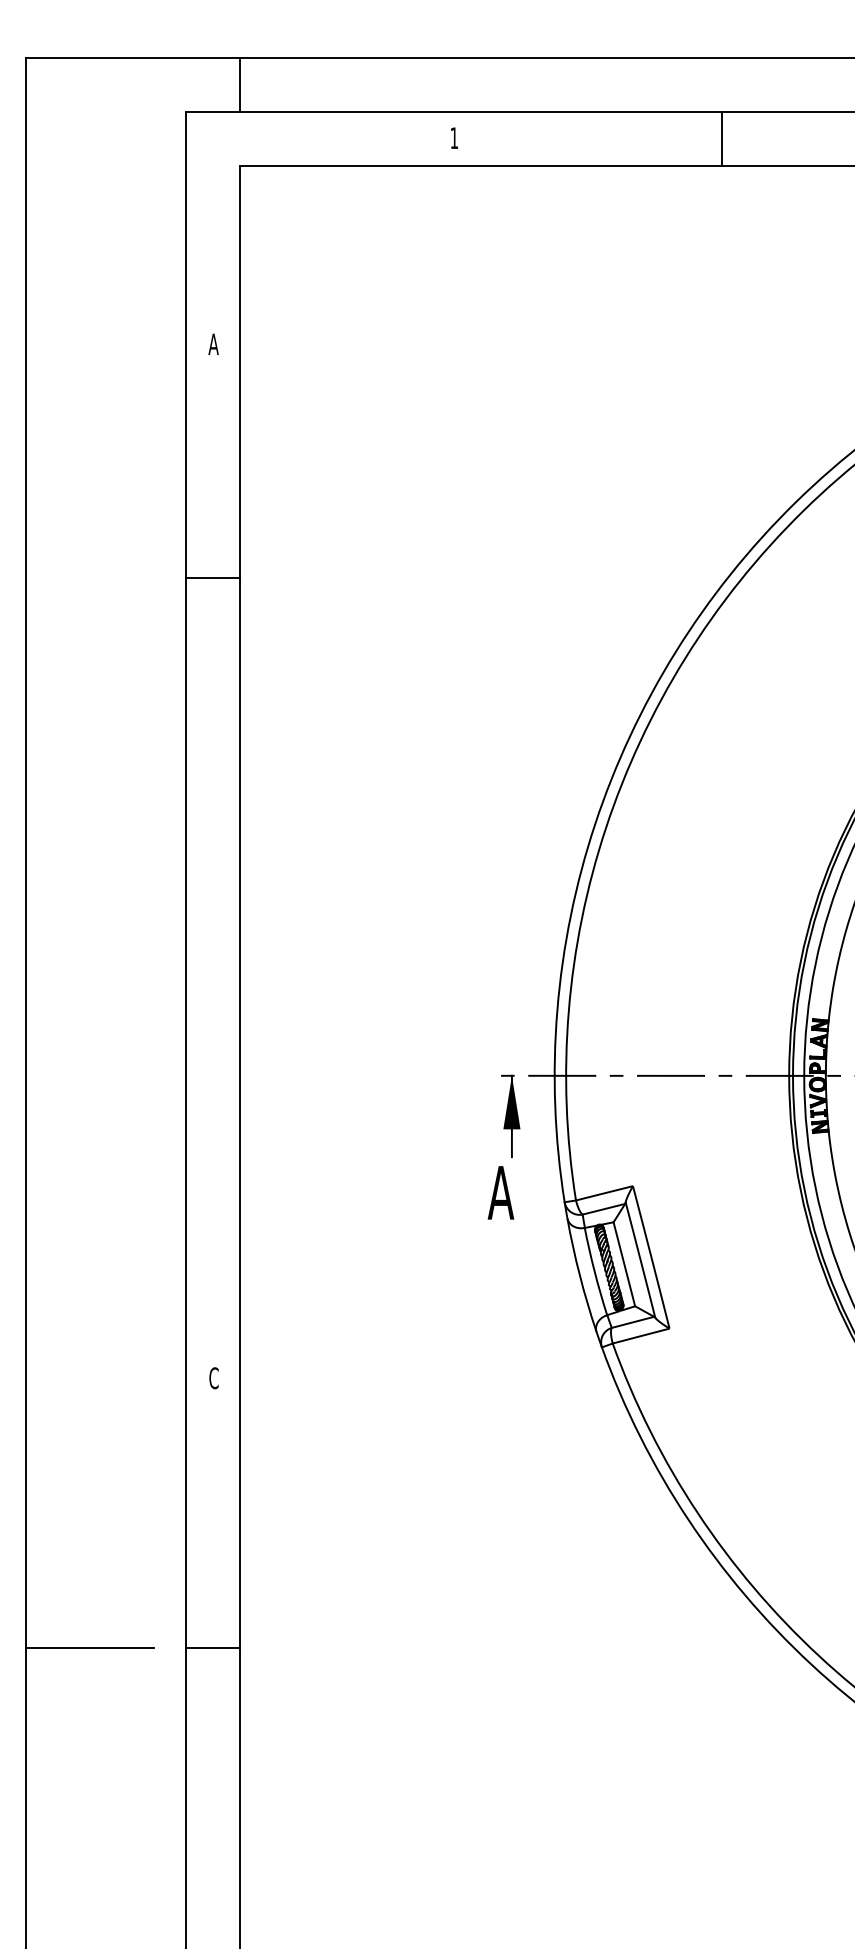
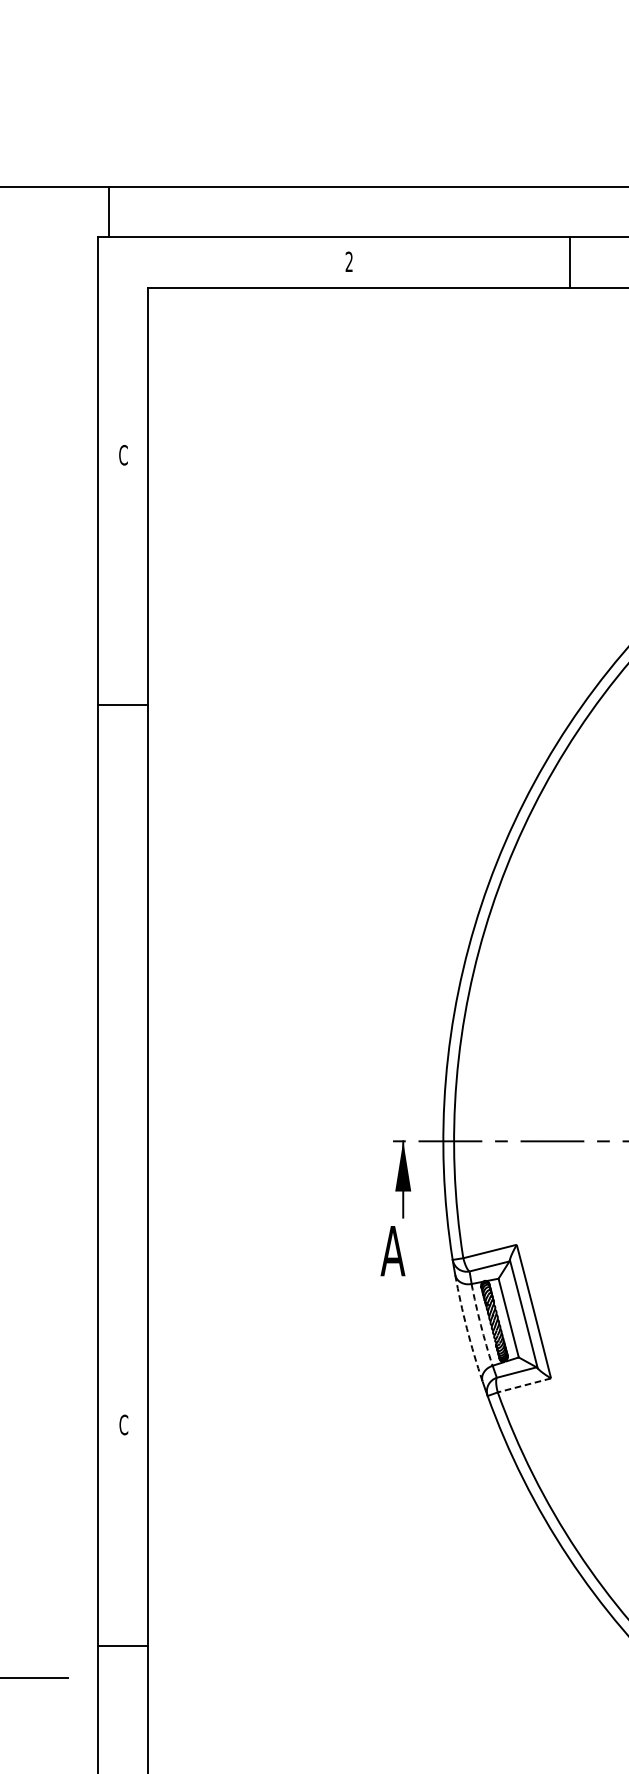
line: (239, 85) -> (108, 212), moved
text: (453, 137) -> (348, 261), 1 -> 2
line: (721, 138) -> (569, 262), moved
text: (213, 344) -> (123, 455), A -> C
line: (212, 577) -> (122, 704), moved
arc: (594, 1271) -> (480, 1324), solid -> dashed
arc: (579, 1275) -> (466, 1328), solid -> dashed
line: (640, 1336) -> (523, 1385), solid -> dashed
line: (212, 1648) -> (122, 1646), moved

